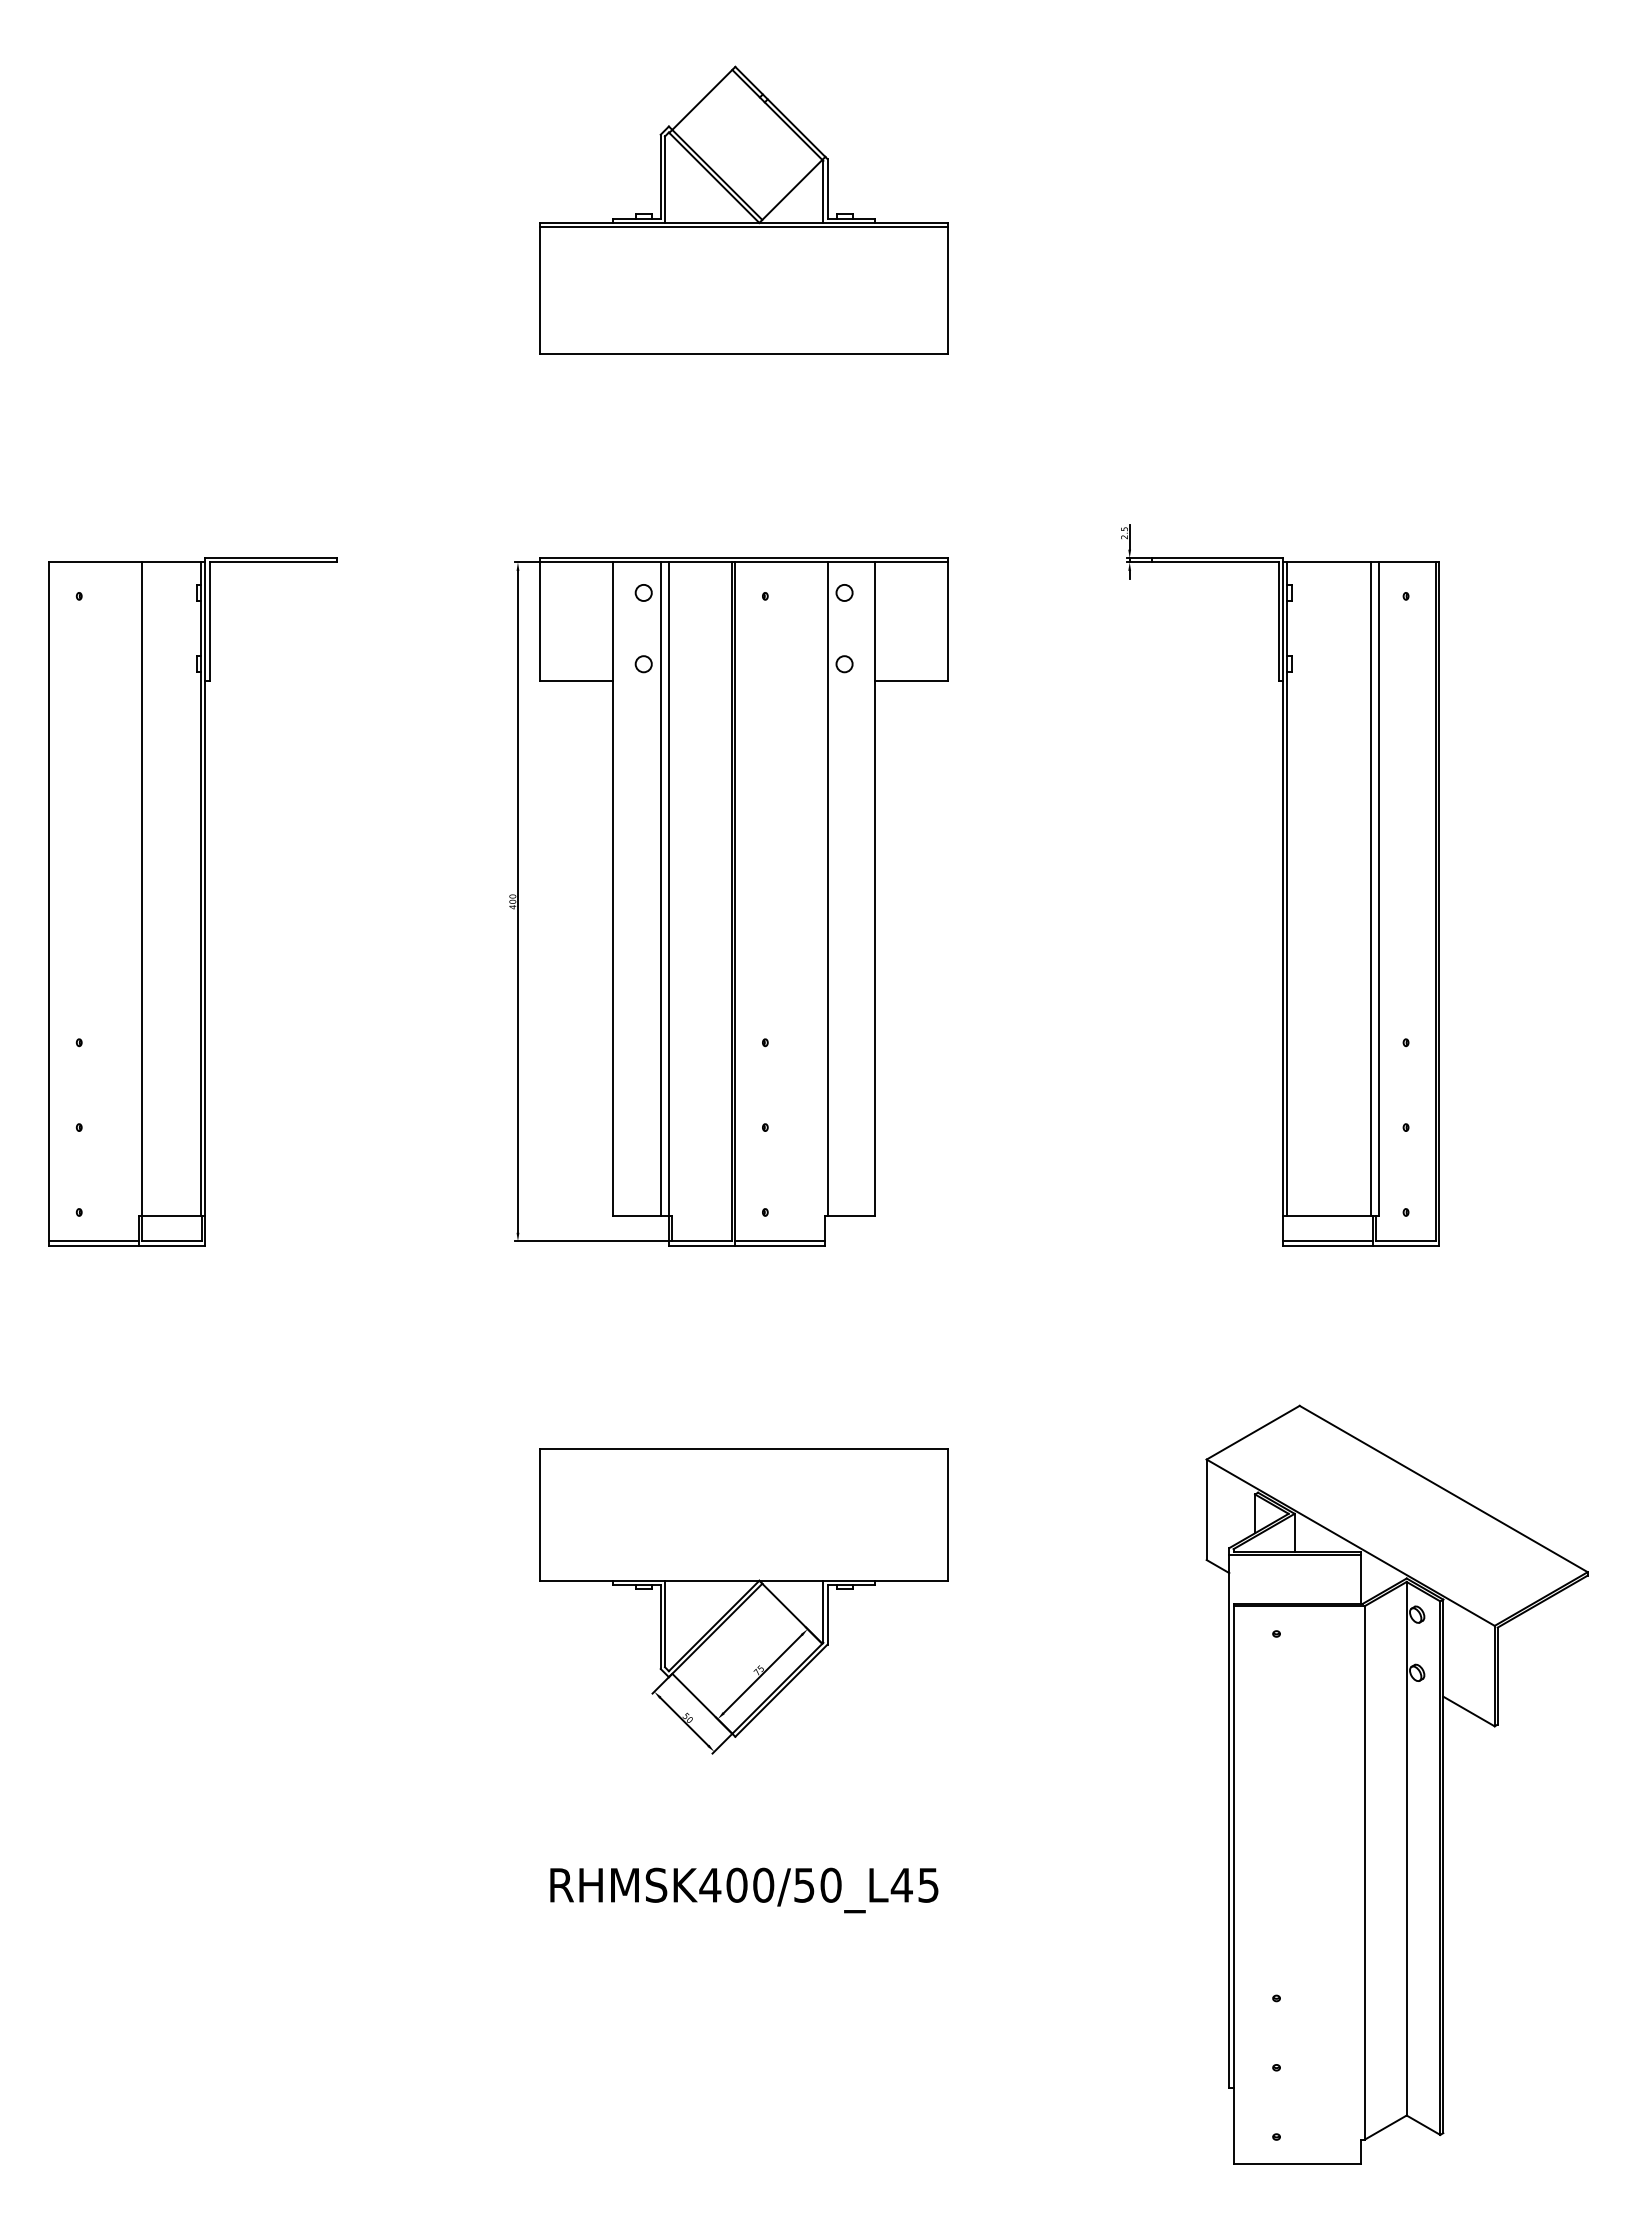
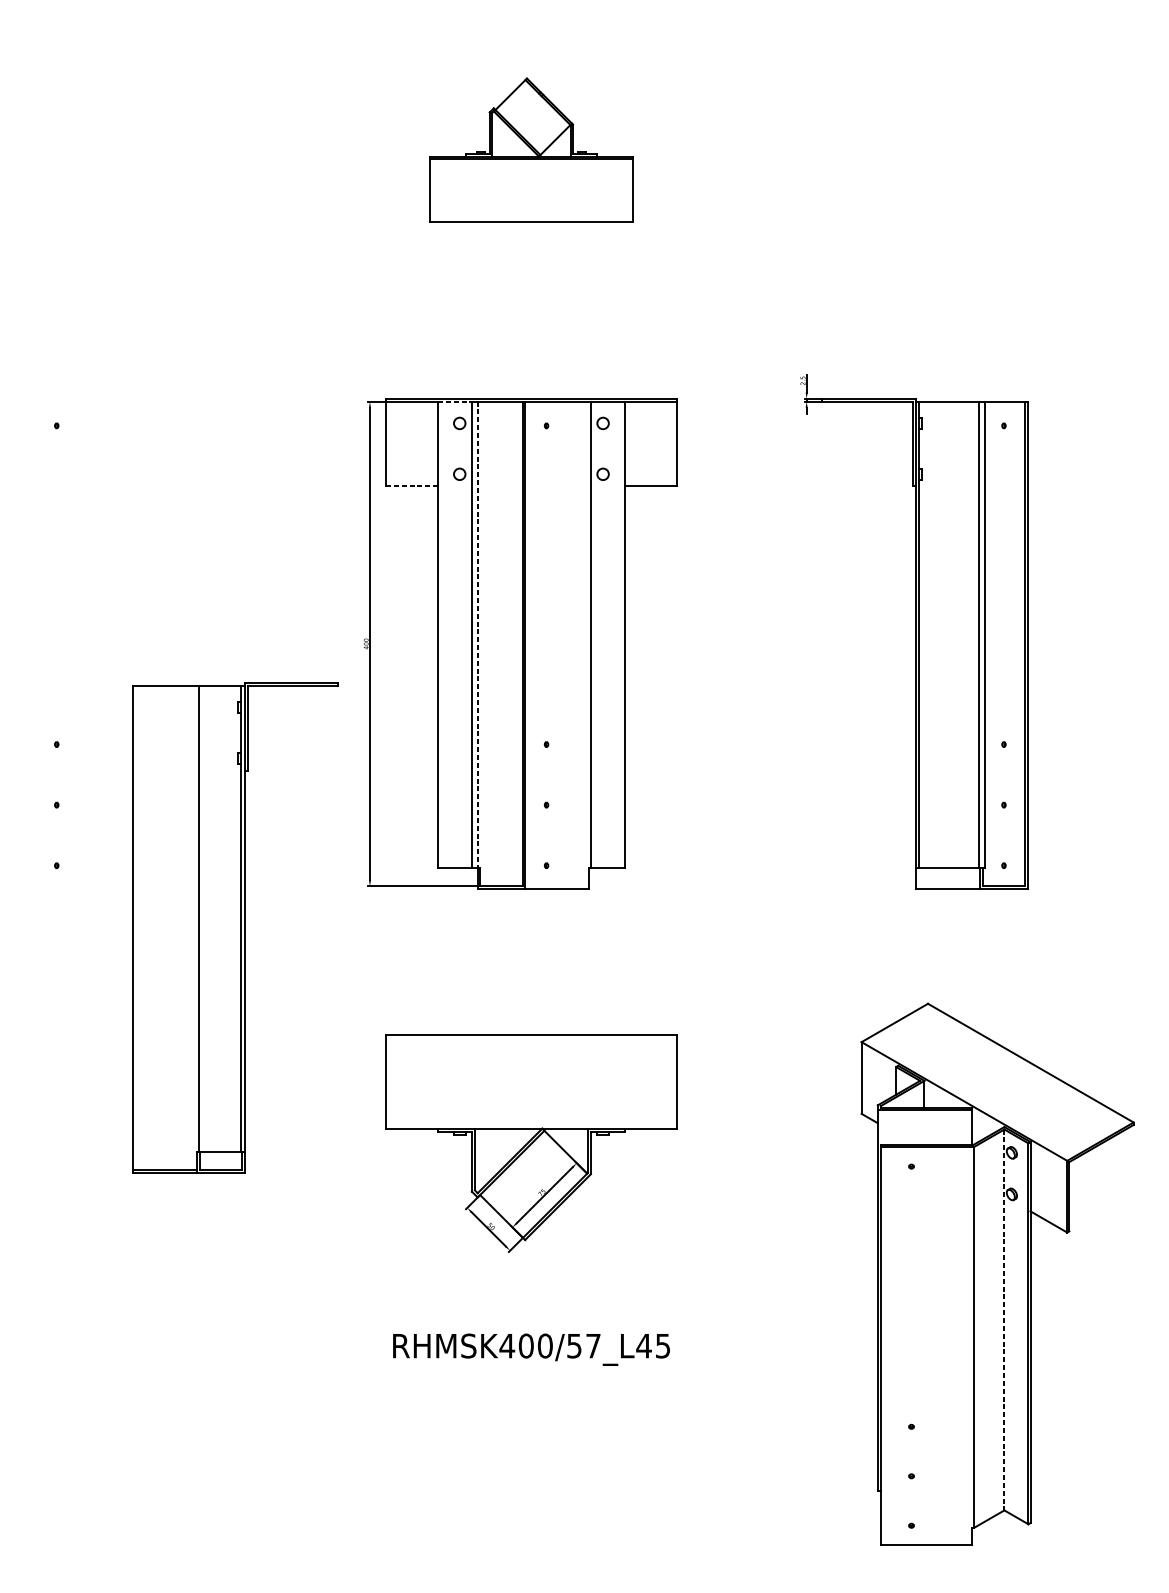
part: (743, 209) -> (530, 149), size x0.7
line: (636, 562) -> (454, 401), solid -> dashed
line: (577, 681) -> (412, 486), solid -> dashed
line: (668, 889) -> (477, 635), solid -> dashed
part: (192, 901) -> (235, 927), moved
line: (780, 1241) -> (557, 886), removed
line: (1328, 1241) -> (948, 886), removed
line: (1406, 1848) -> (1004, 1319), solid -> dashed
text: (830, 1884) -> (593, 1345), RHMSK400/50_L45 -> RHMSK400/57_L45

